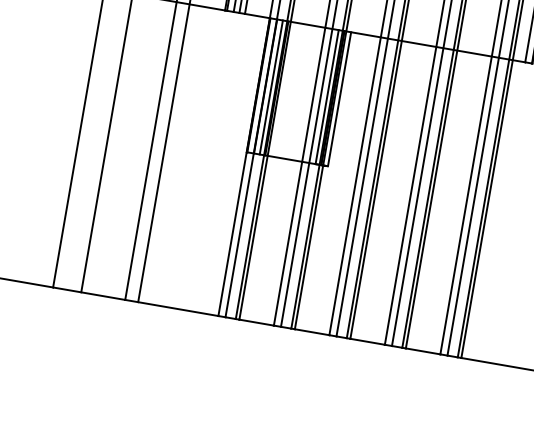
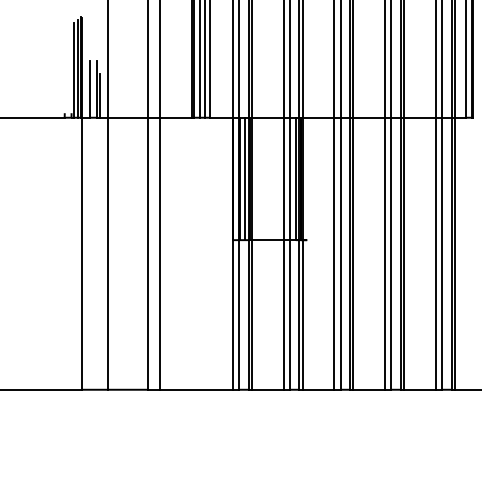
line: (340, 98) -> (307, 178), removed

